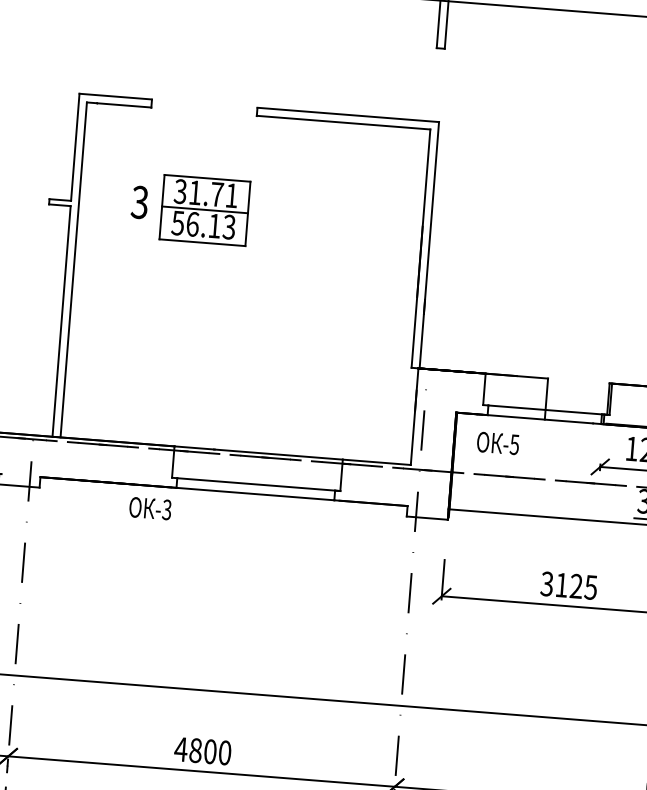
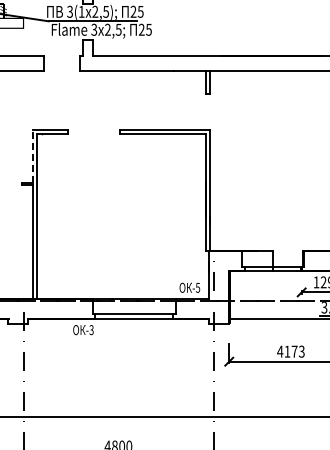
line: (74, 145) -> (32, 155), solid -> dashed
part: (190, 207) -> (91, 181), removed
text: (497, 442) -> (189, 287), moved
text: (568, 585) -> (290, 351), 3125 -> 4173

